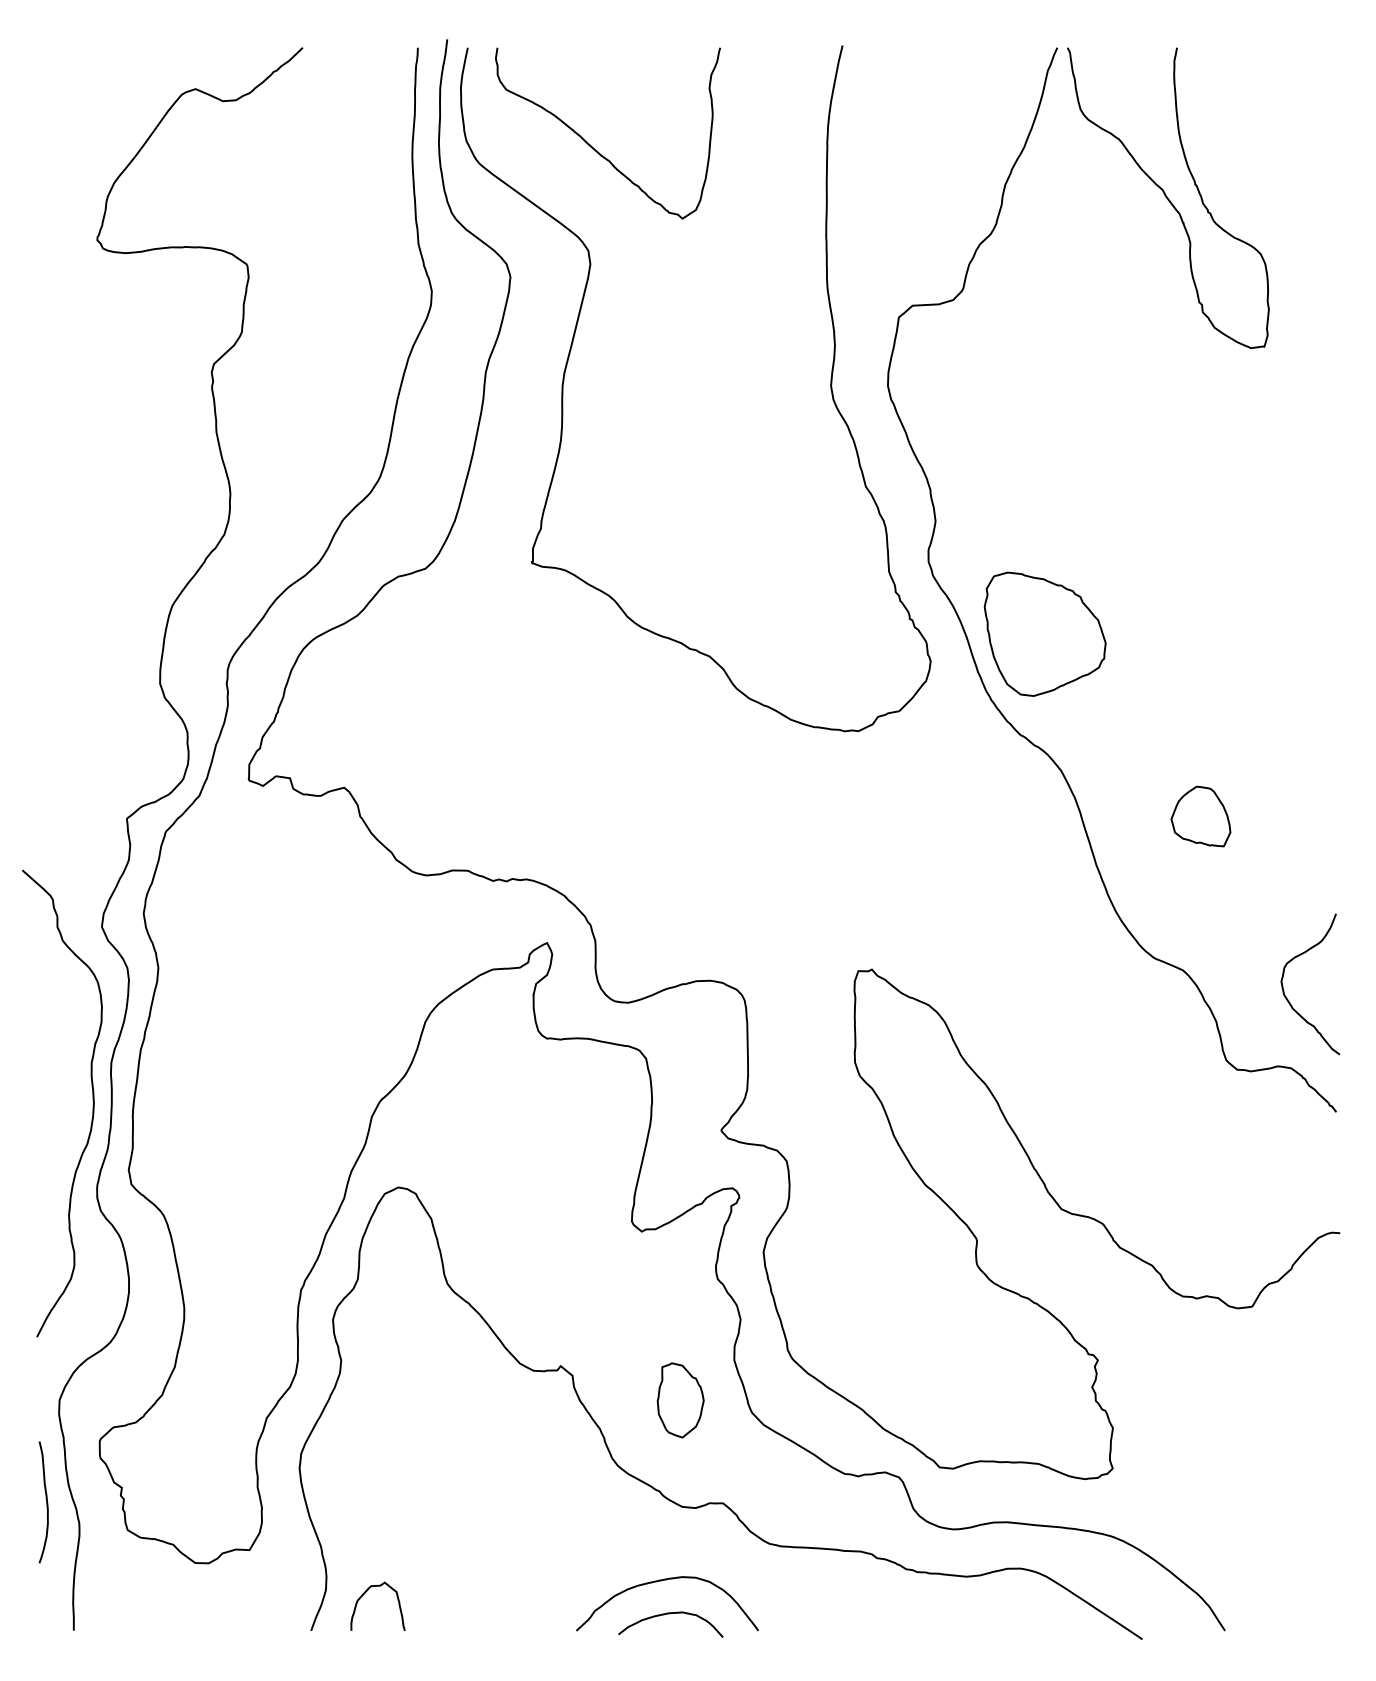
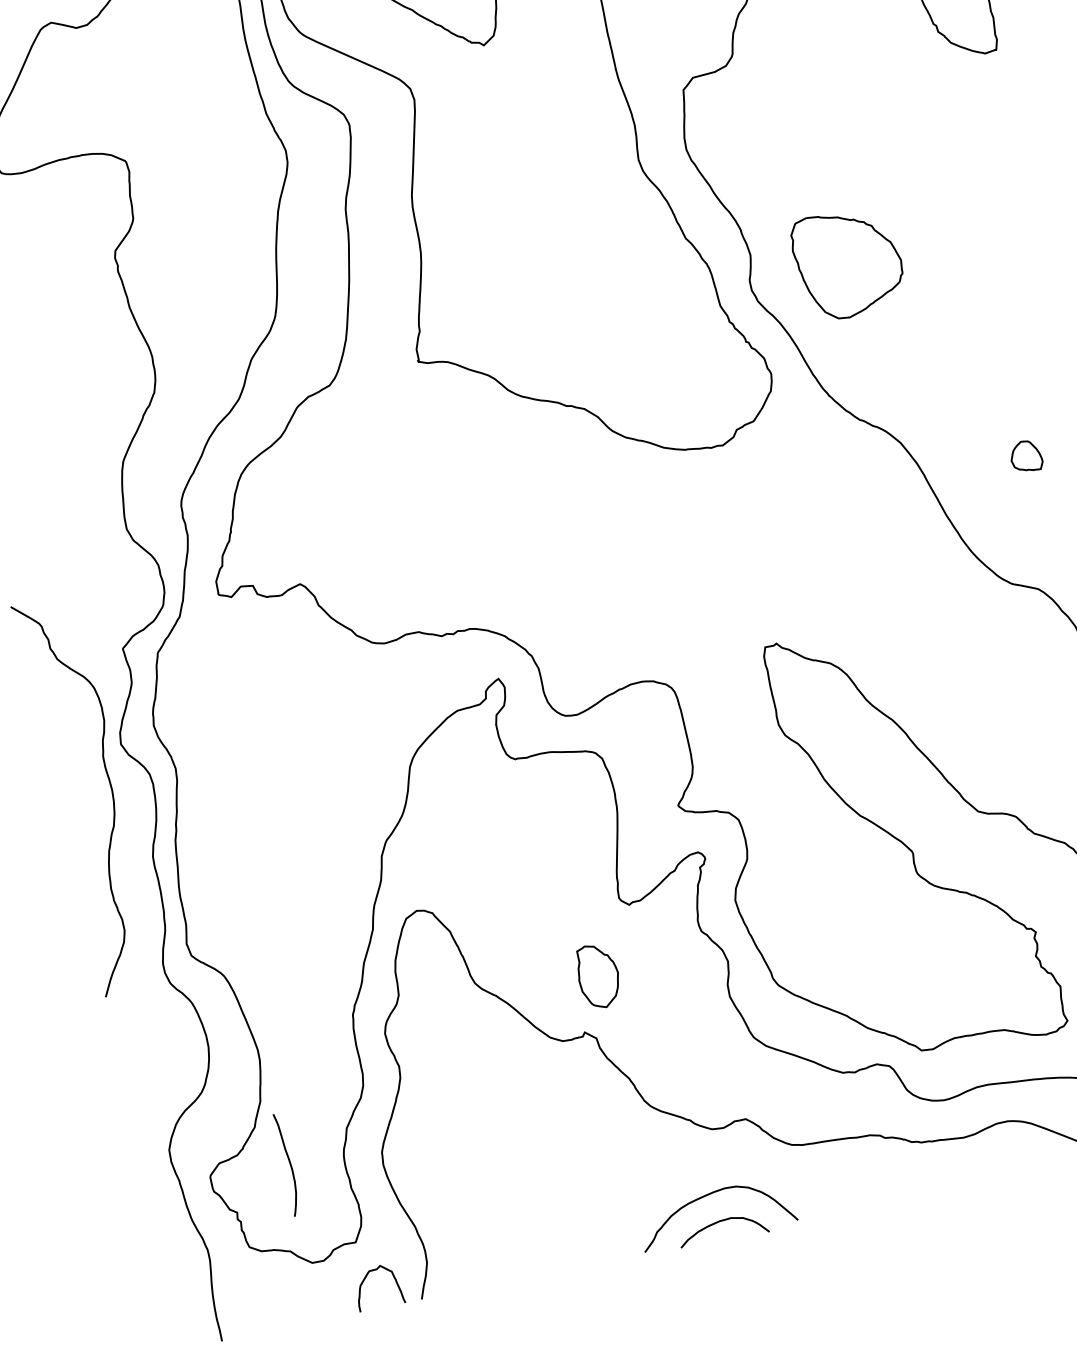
part: (1044, 633) -> (847, 262), moved
part: (1200, 816) -> (1025, 456), size x0.6
curve: (92, 1101) -> (110, 789), moved
part: (680, 1400) -> (598, 976), moved
curve: (46, 1502) -> (289, 1164), moved
curve: (365, 1593) -> (365, 1278), moved

